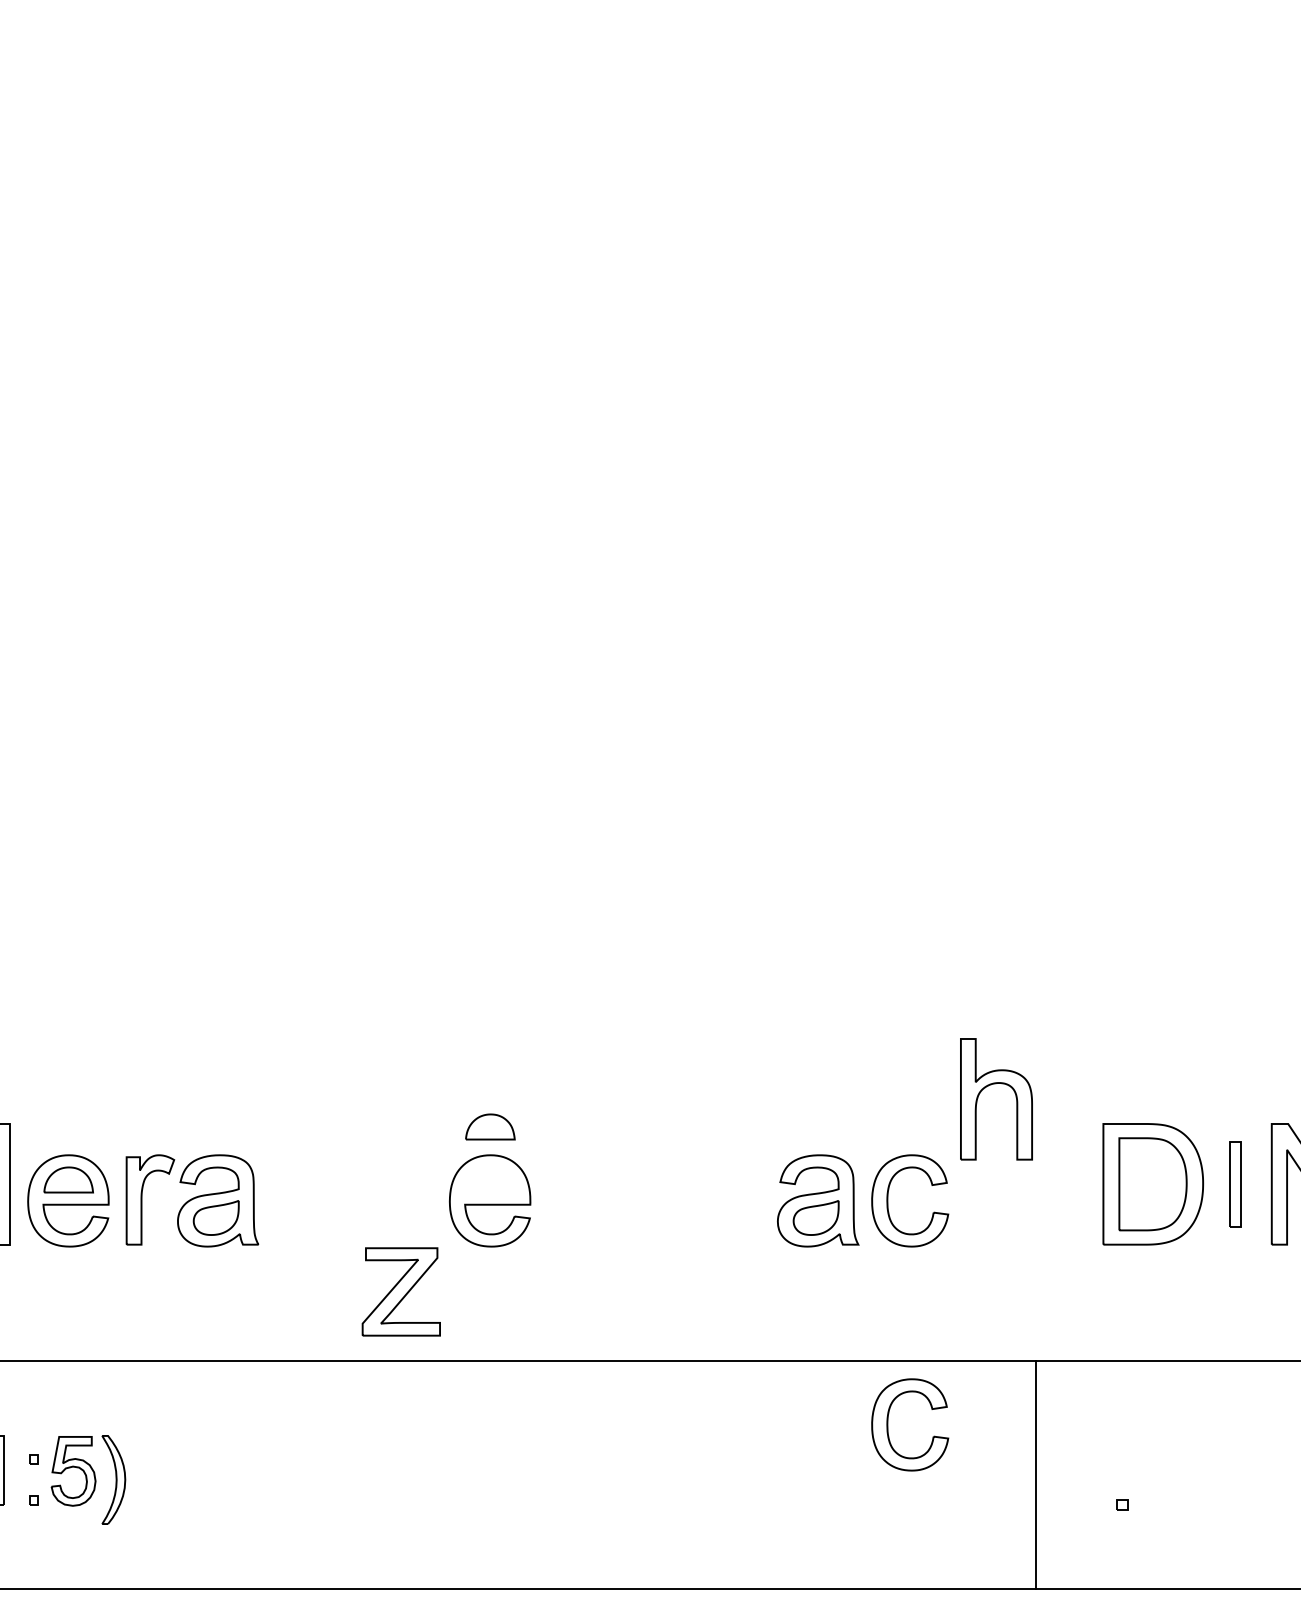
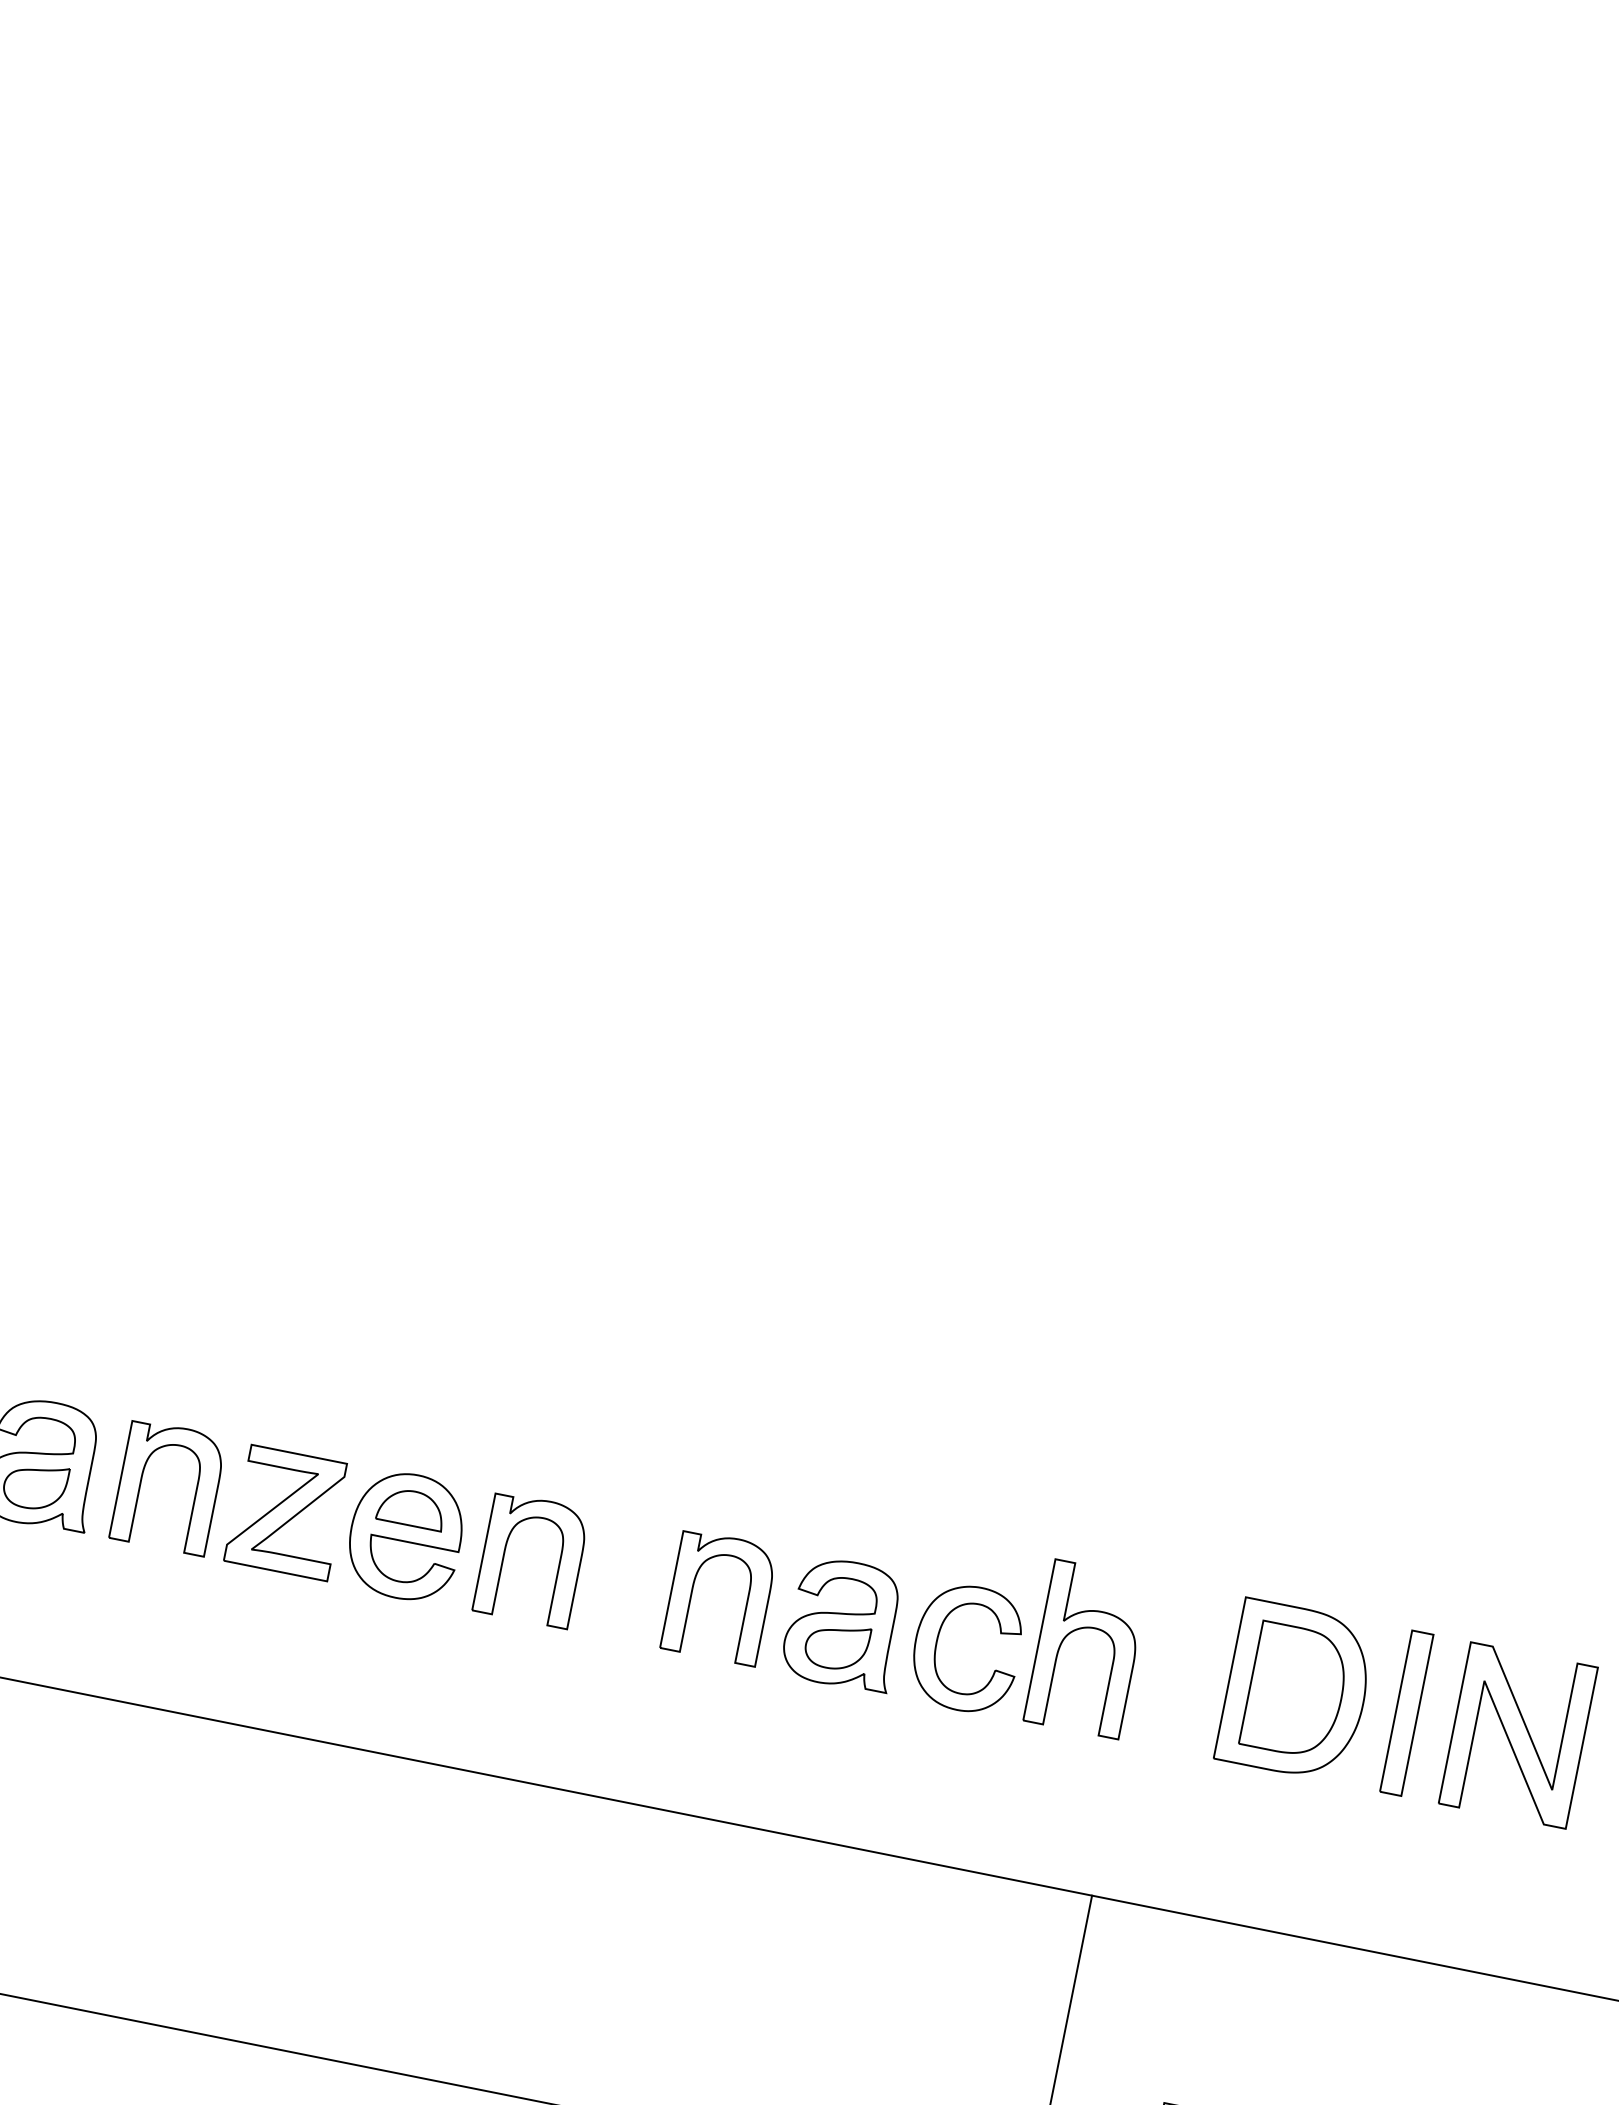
part: (991, 1085) -> (1083, 1629), moved
part: (490, 1126) -> (412, 1507), moved
part: (1235, 1184) -> (1406, 1713), size x1.43
part: (292, 1199) -> (142, 1481), added
part: (564, 1199) -> (505, 1554), added
part: (704, 1199) -> (692, 1591), added
part: (400, 1291) -> (286, 1511), moved
part: (888, 1424) -> (878, 1941), removed

